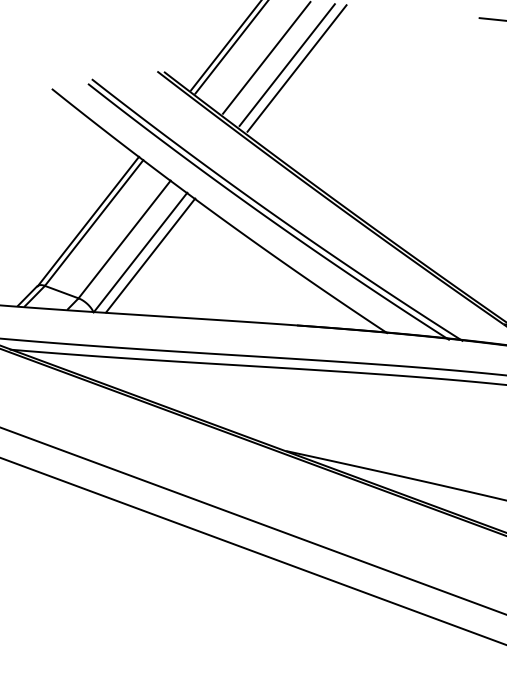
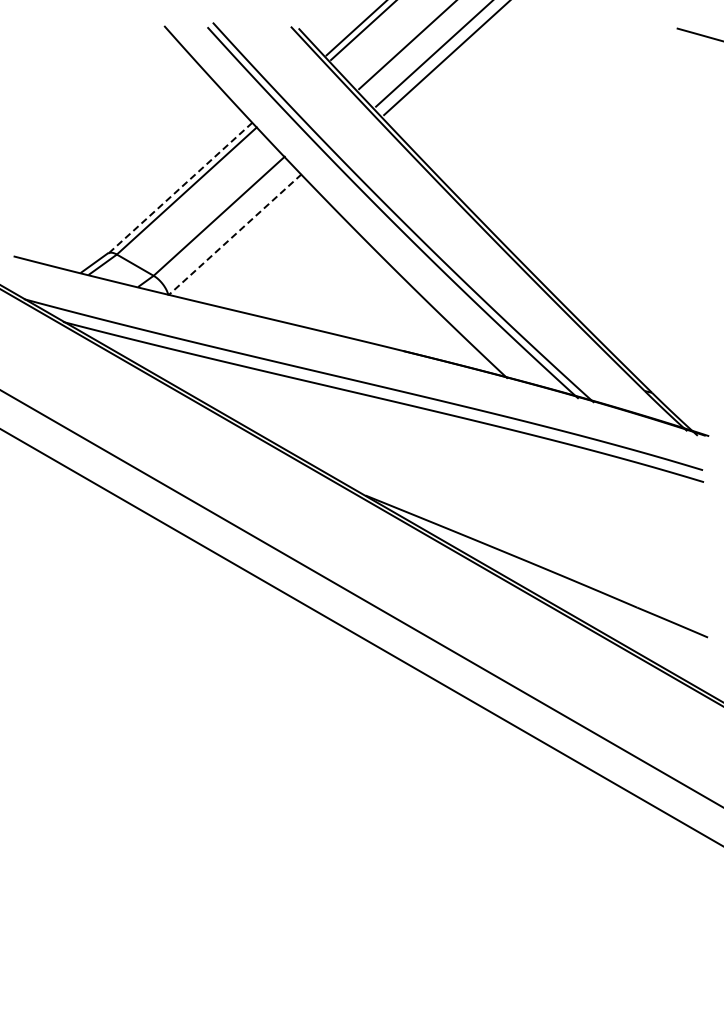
line: (88, 221) -> (180, 188), solid -> dashed
line: (140, 253) -> (234, 235), solid -> dashed
line: (149, 255) -> (245, 239), removed

